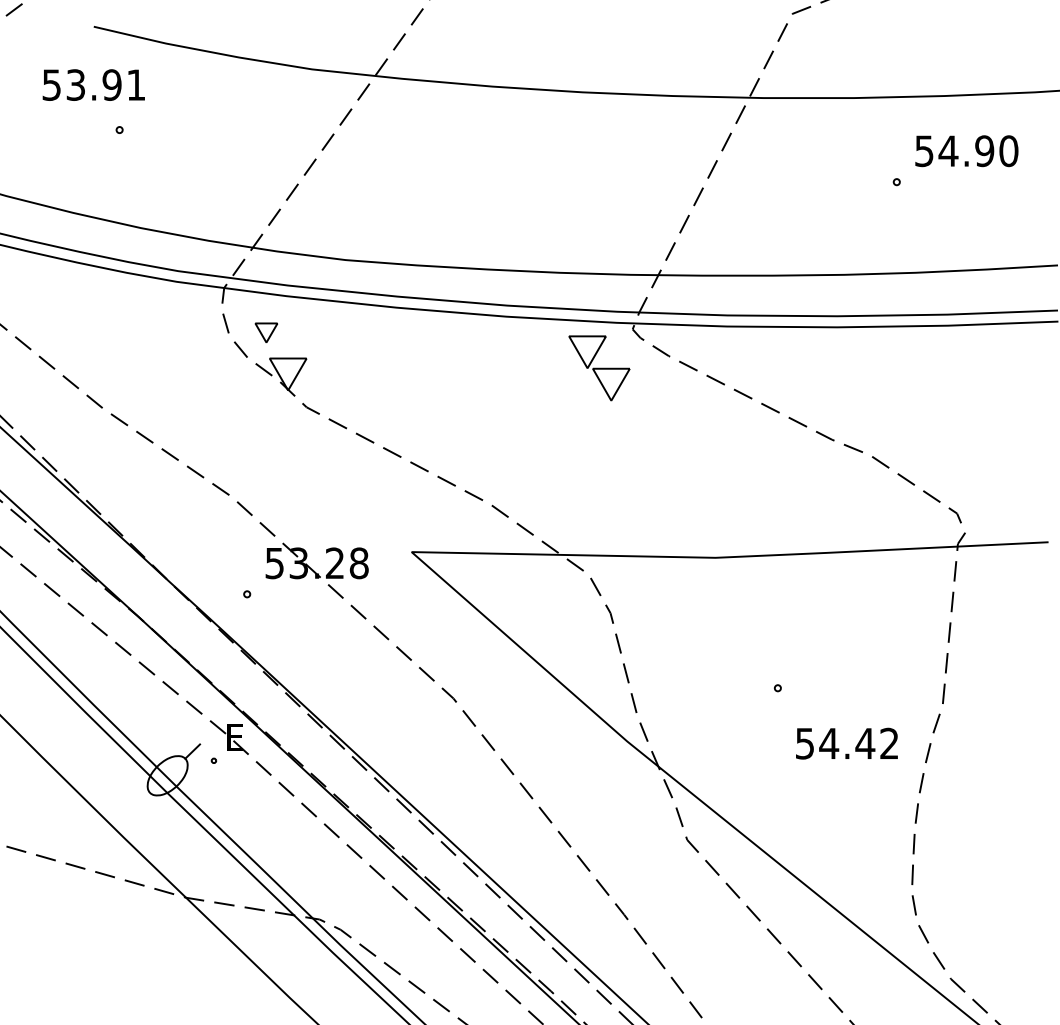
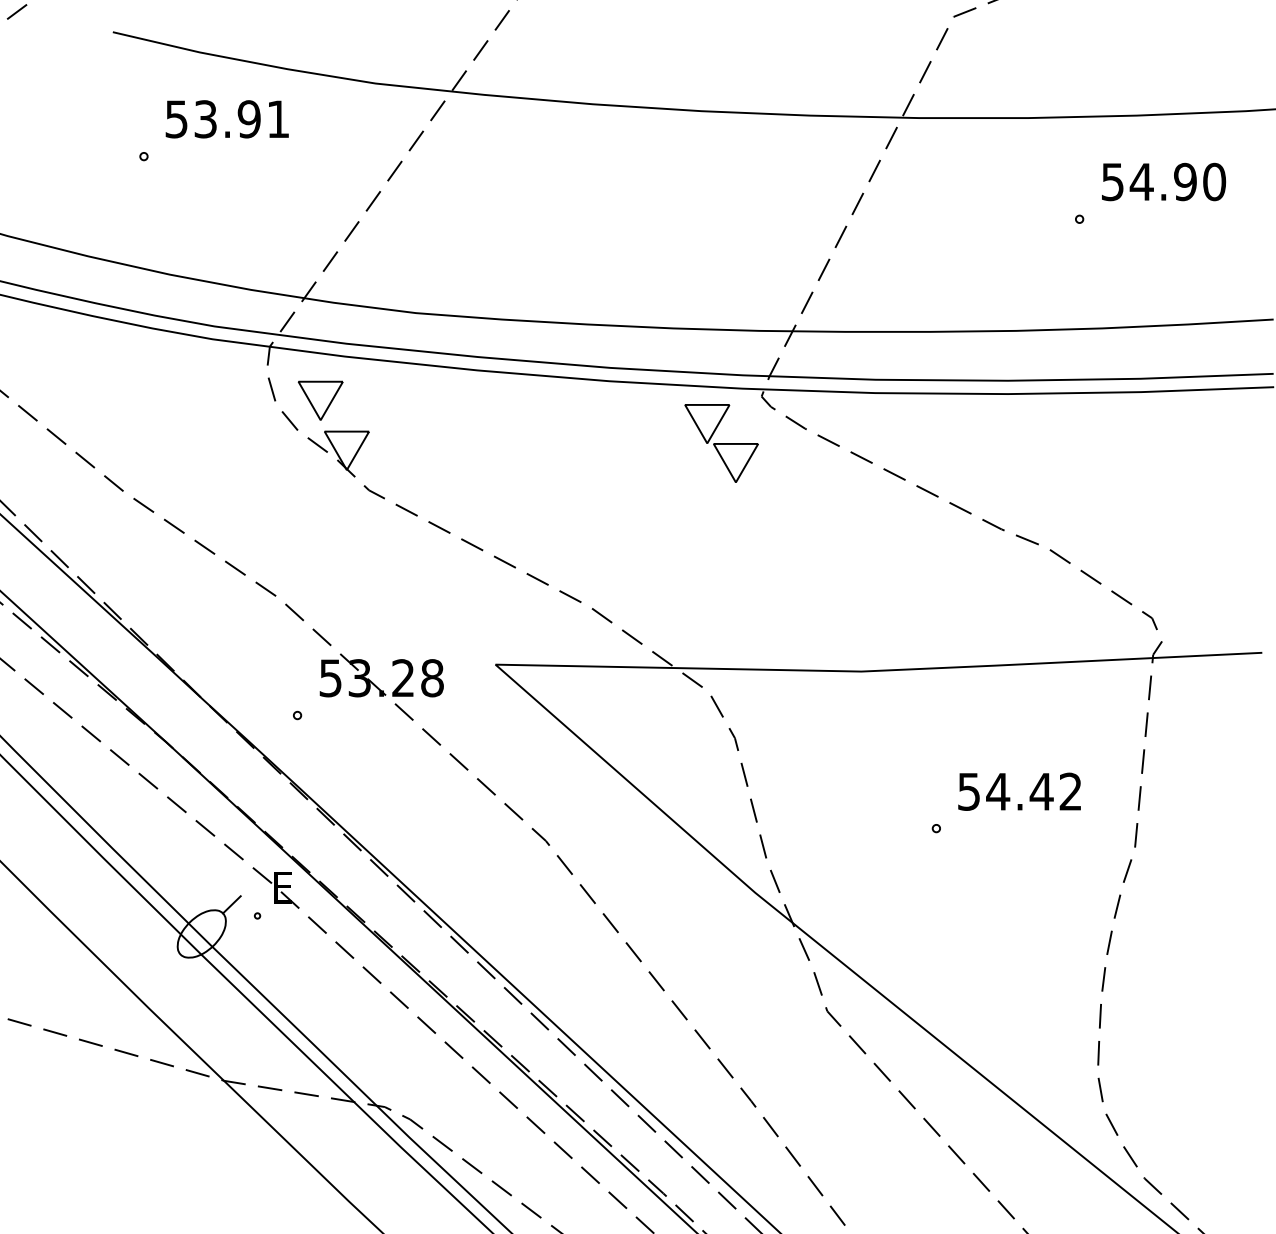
text: (93, 84) -> (226, 118), moved
part: (266, 332) -> (320, 400), size x1.67
text: (846, 743) -> (1019, 791), moved

